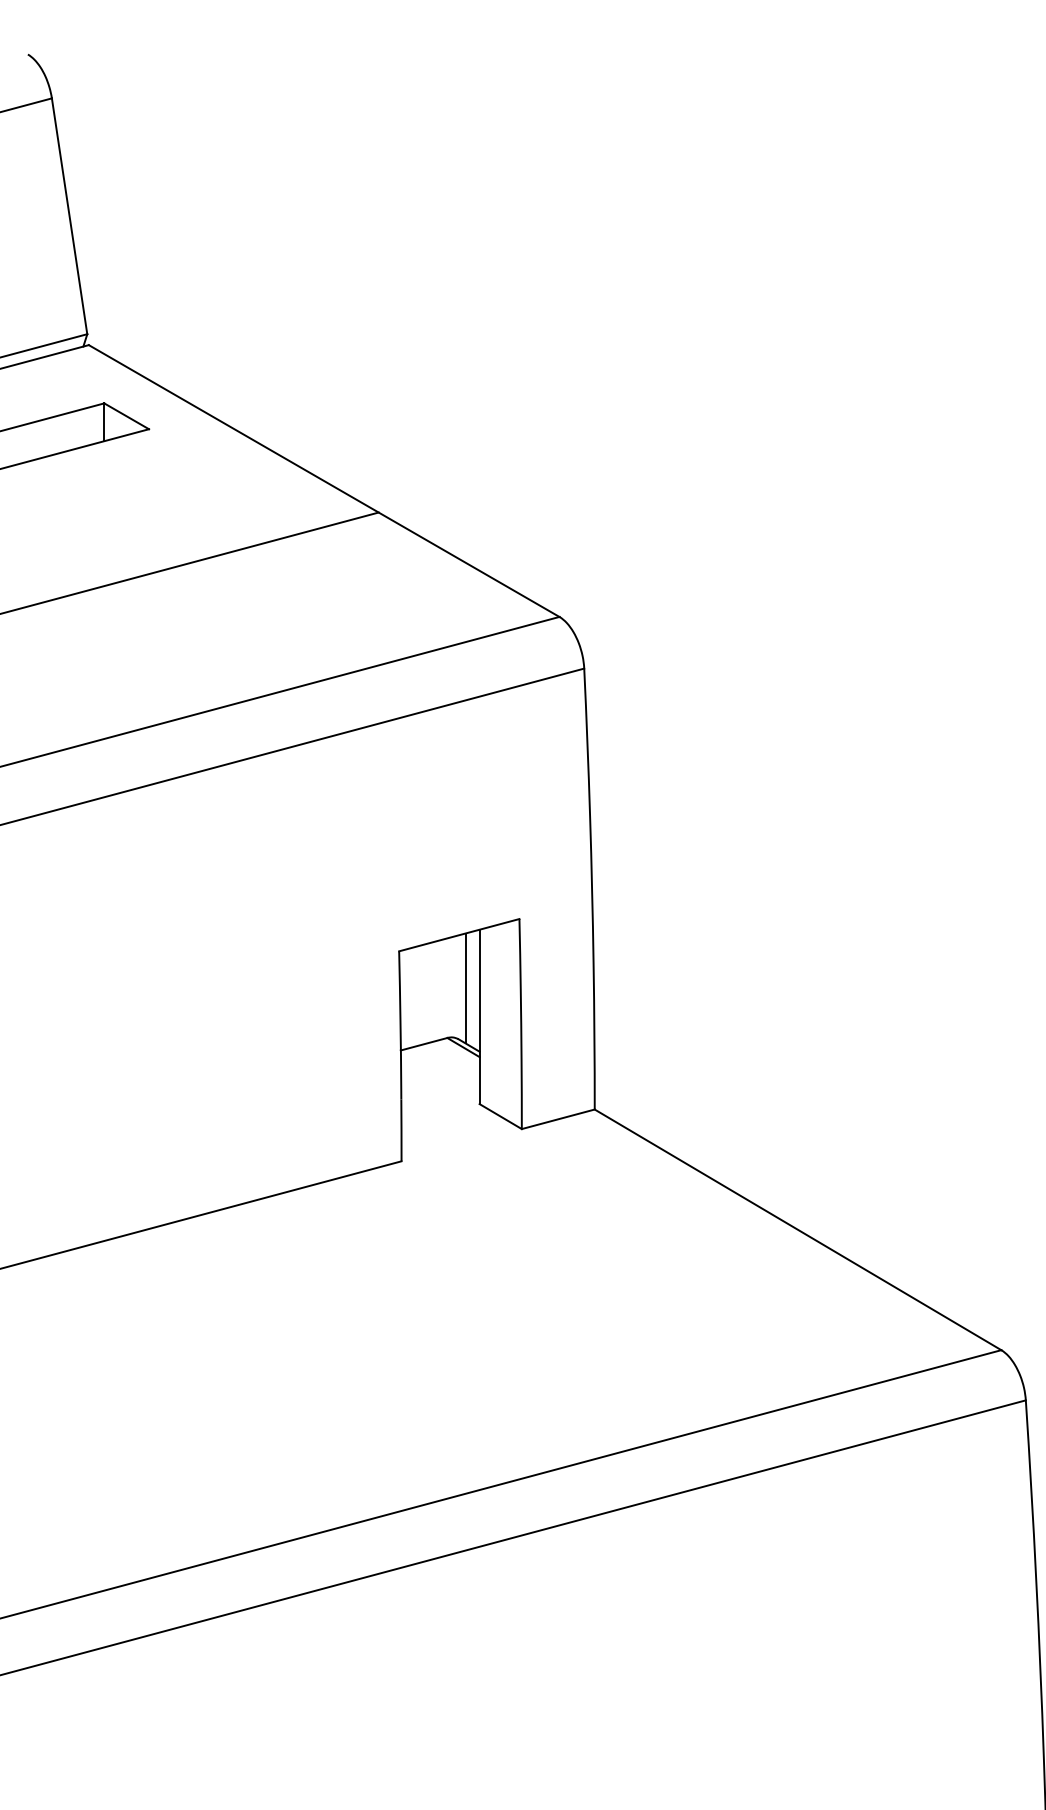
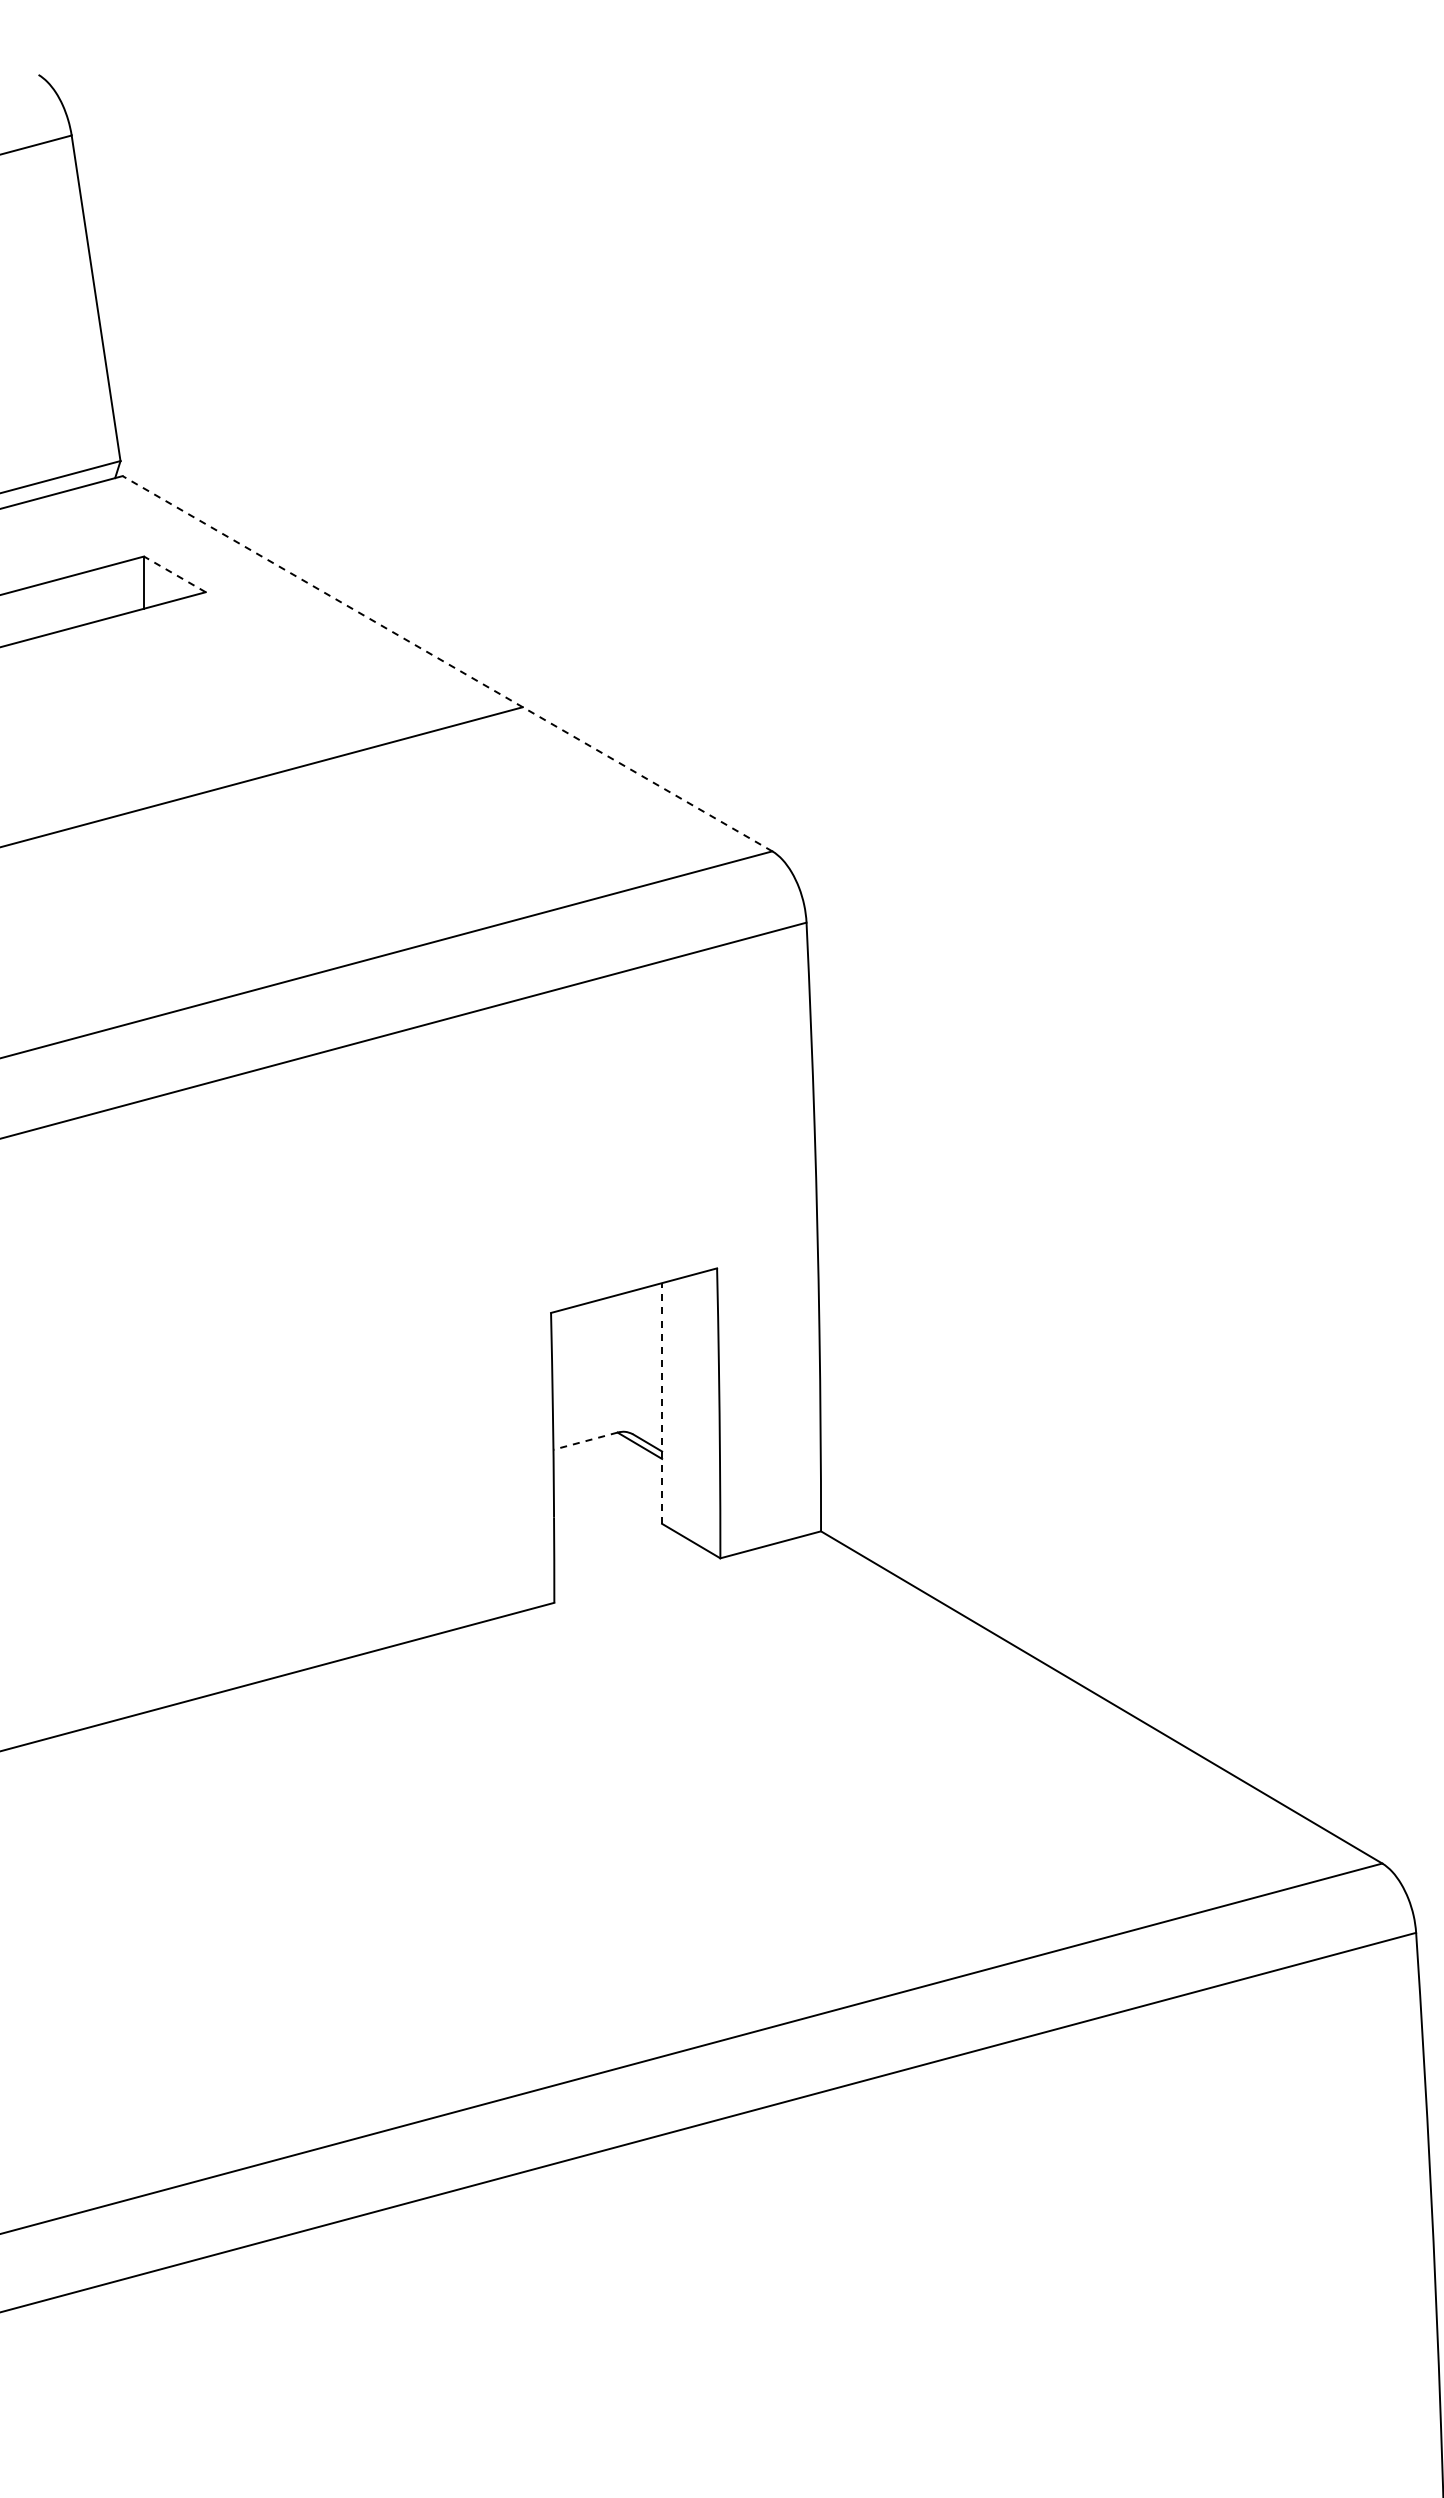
line: (126, 416) -> (174, 574), solid -> dashed
line: (324, 480) -> (447, 663), solid -> dashed
line: (465, 988) -> (642, 1364), removed
line: (479, 1016) -> (662, 1402), solid -> dashed
line: (423, 1044) -> (584, 1441), solid -> dashed

